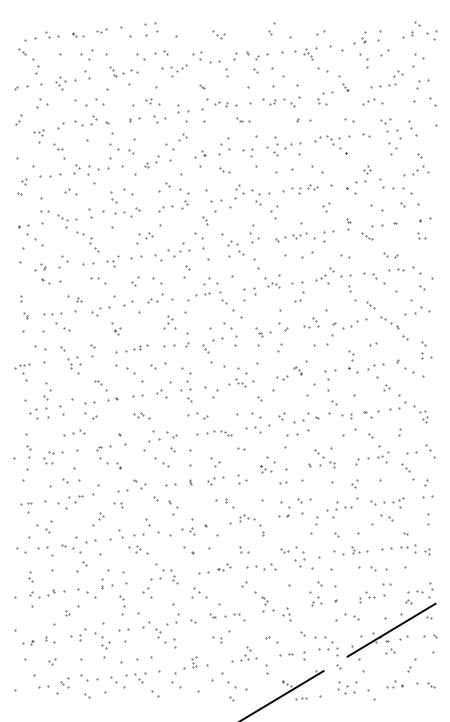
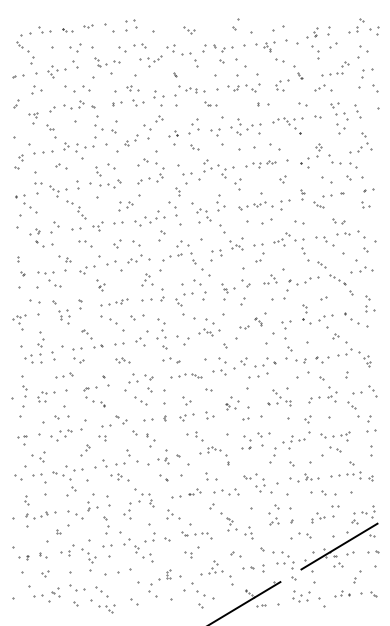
part: (321, 33) -> (278, 28), size x1.6
part: (244, 550) -> (211, 477), size x1.6
part: (135, 677) -> (106, 608), moved

